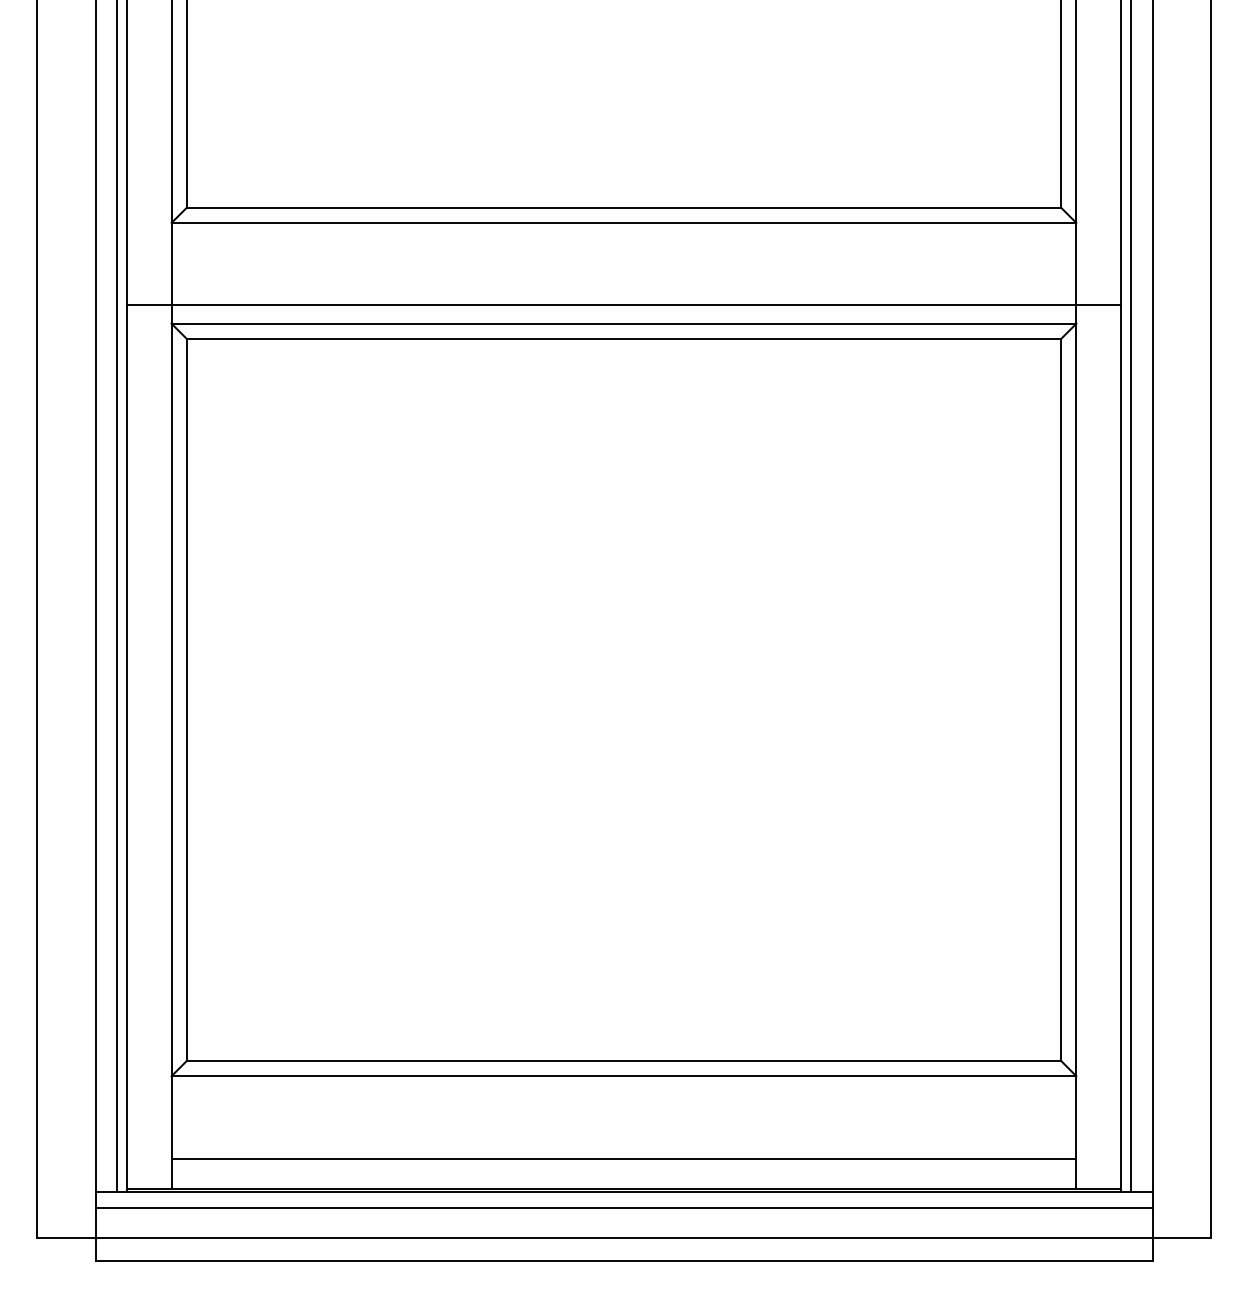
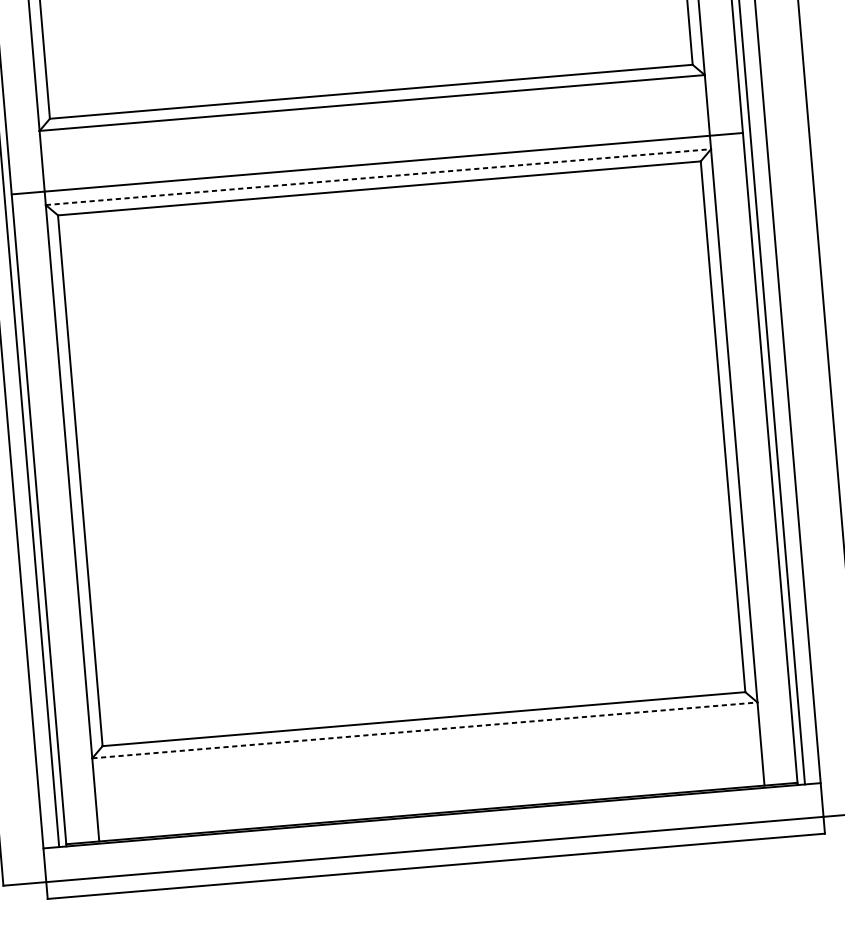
line: (624, 323) -> (378, 176), solid -> dashed
line: (624, 1076) -> (425, 730), solid -> dashed
line: (623, 1158) -> (429, 790), removed
line: (623, 1208) -> (432, 827), removed

